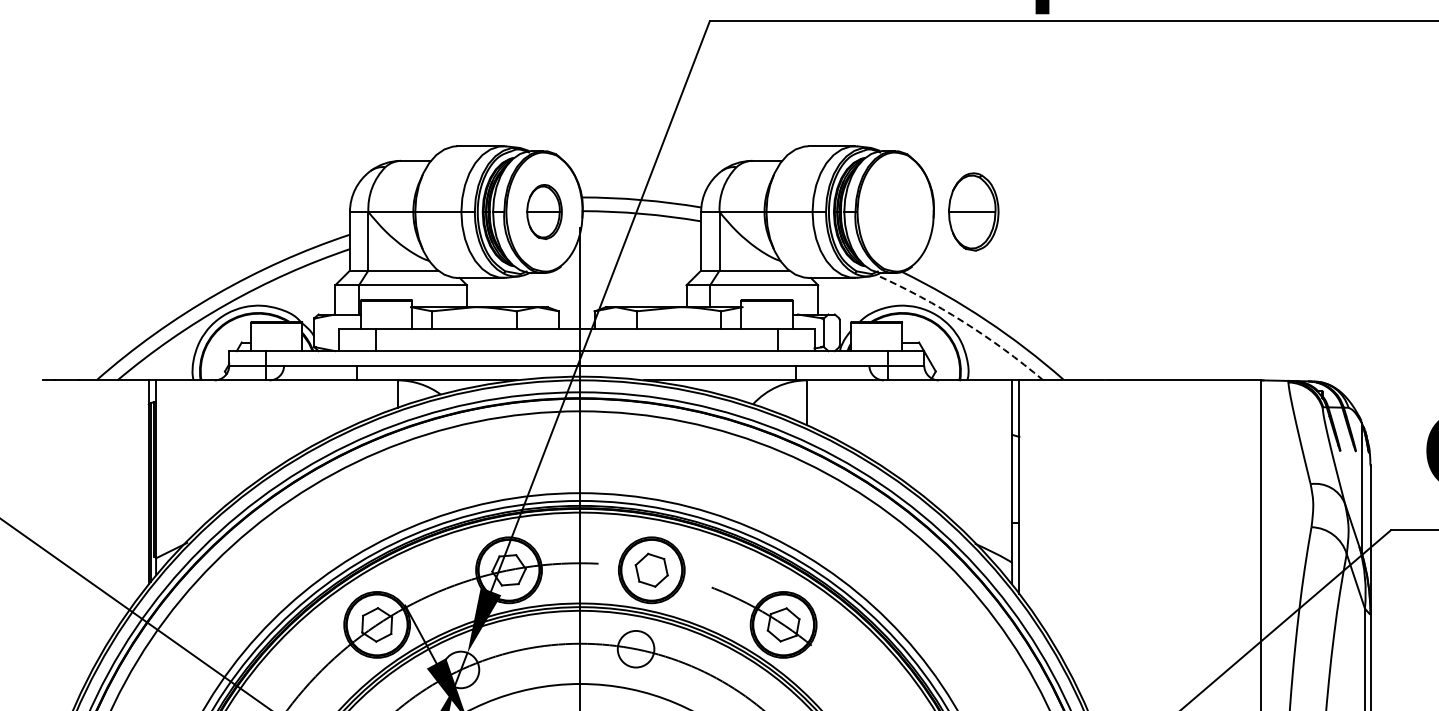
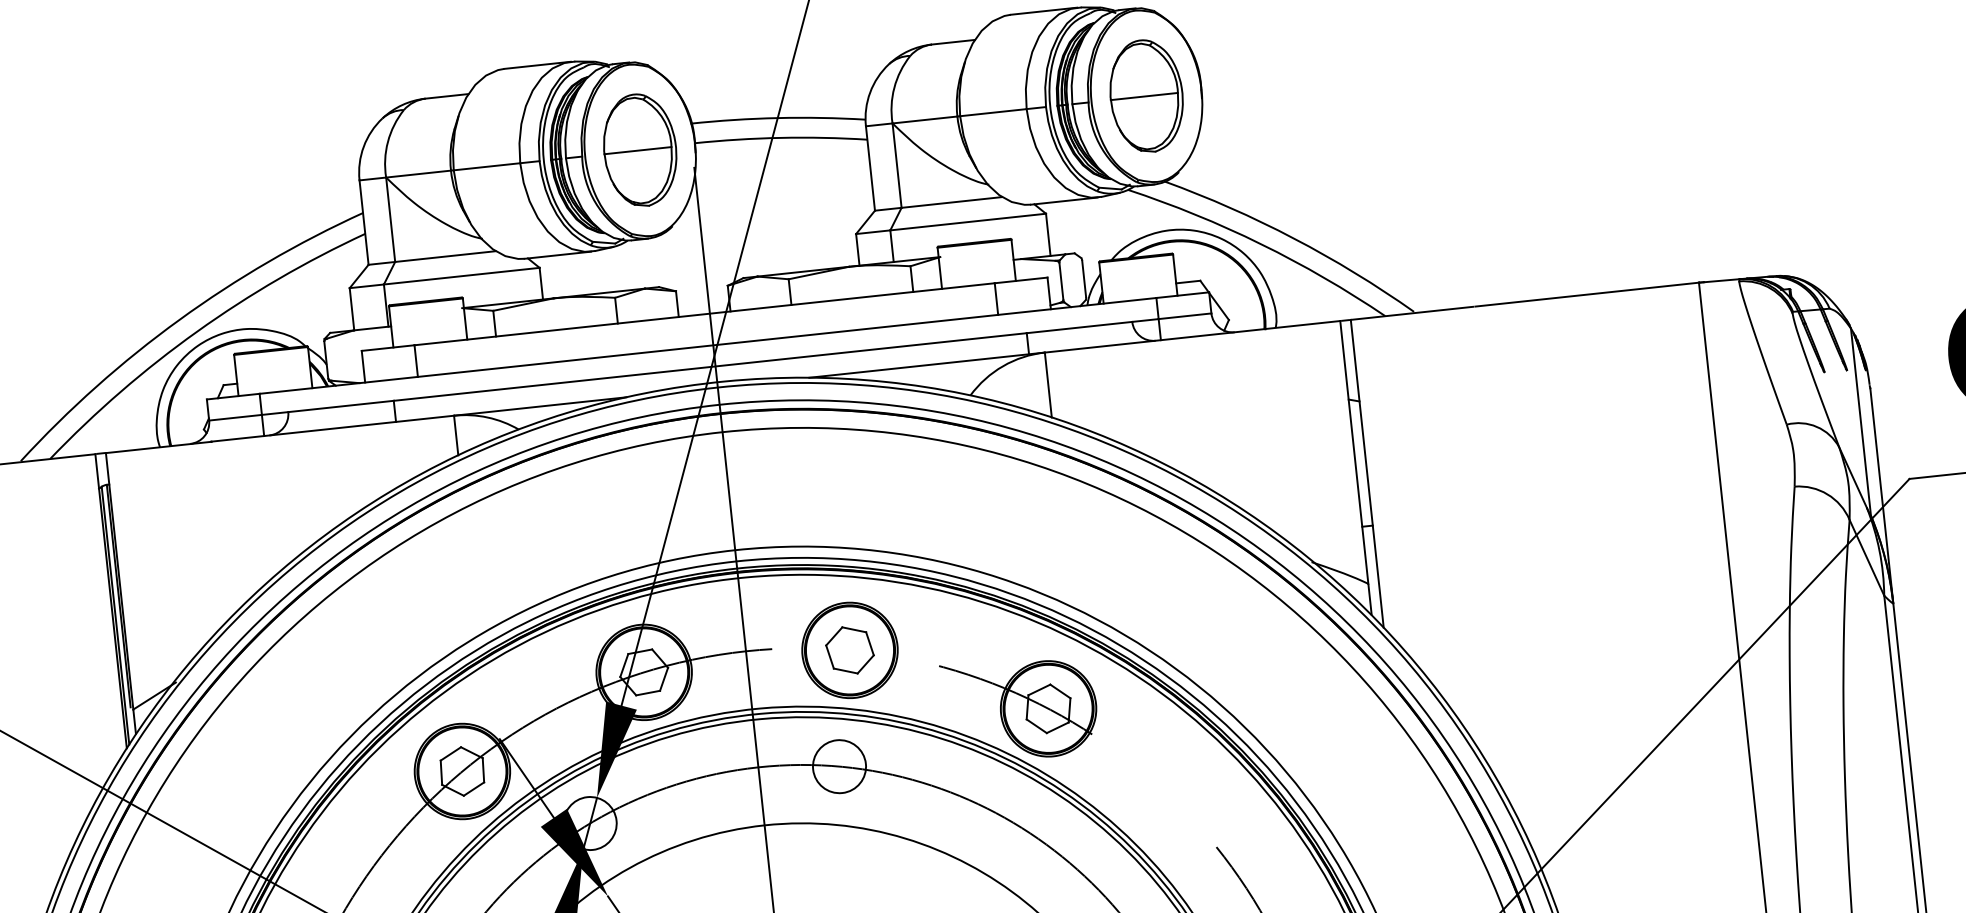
part: (544, 211) -> (639, 149), size x1.43
part: (973, 211) -> (1146, 95), moved
arc: (963, 321) -> (1261, 243), dashed -> solid

